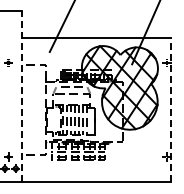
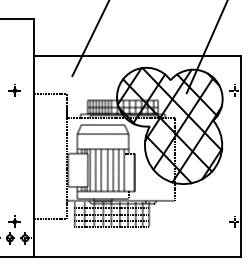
line: (22, 96) -> (34, 137), dashed -> solid
line: (171, 109) -> (241, 155), dashed -> solid

